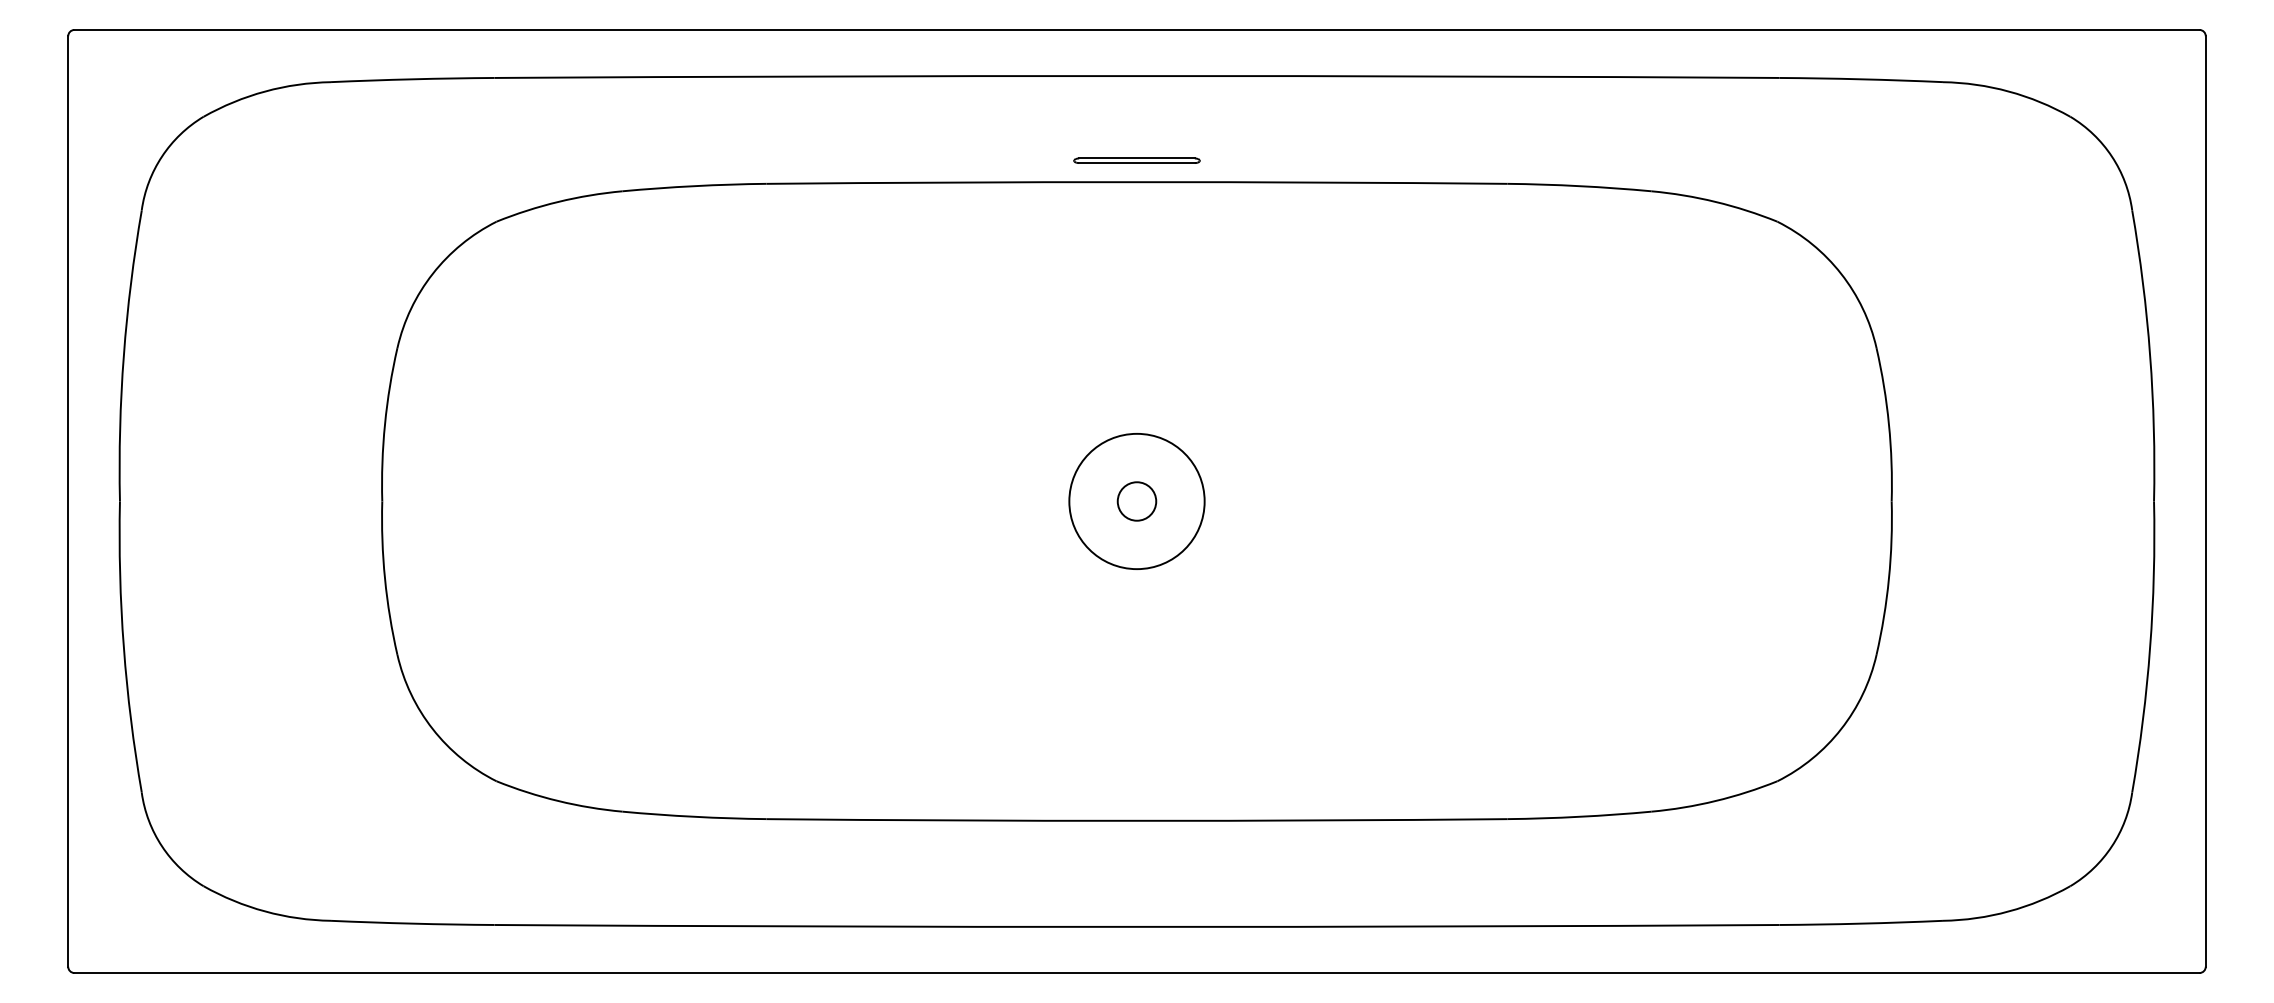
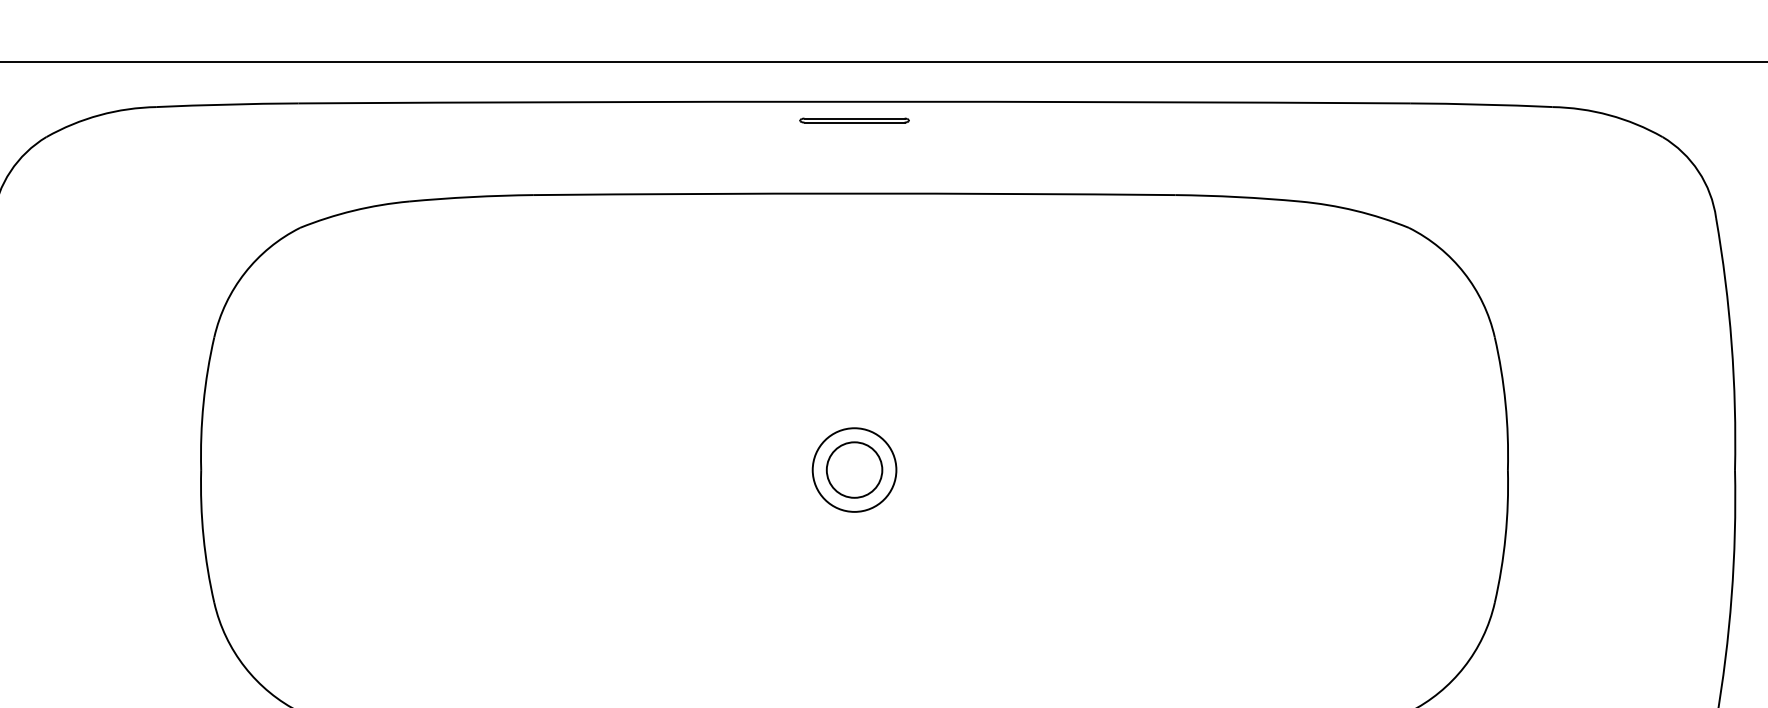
part: (1136, 160) -> (854, 120), moved
circle: (1136, 501) -> (854, 470), size x0.71
circle: (1136, 501) -> (854, 470), size x1.67

